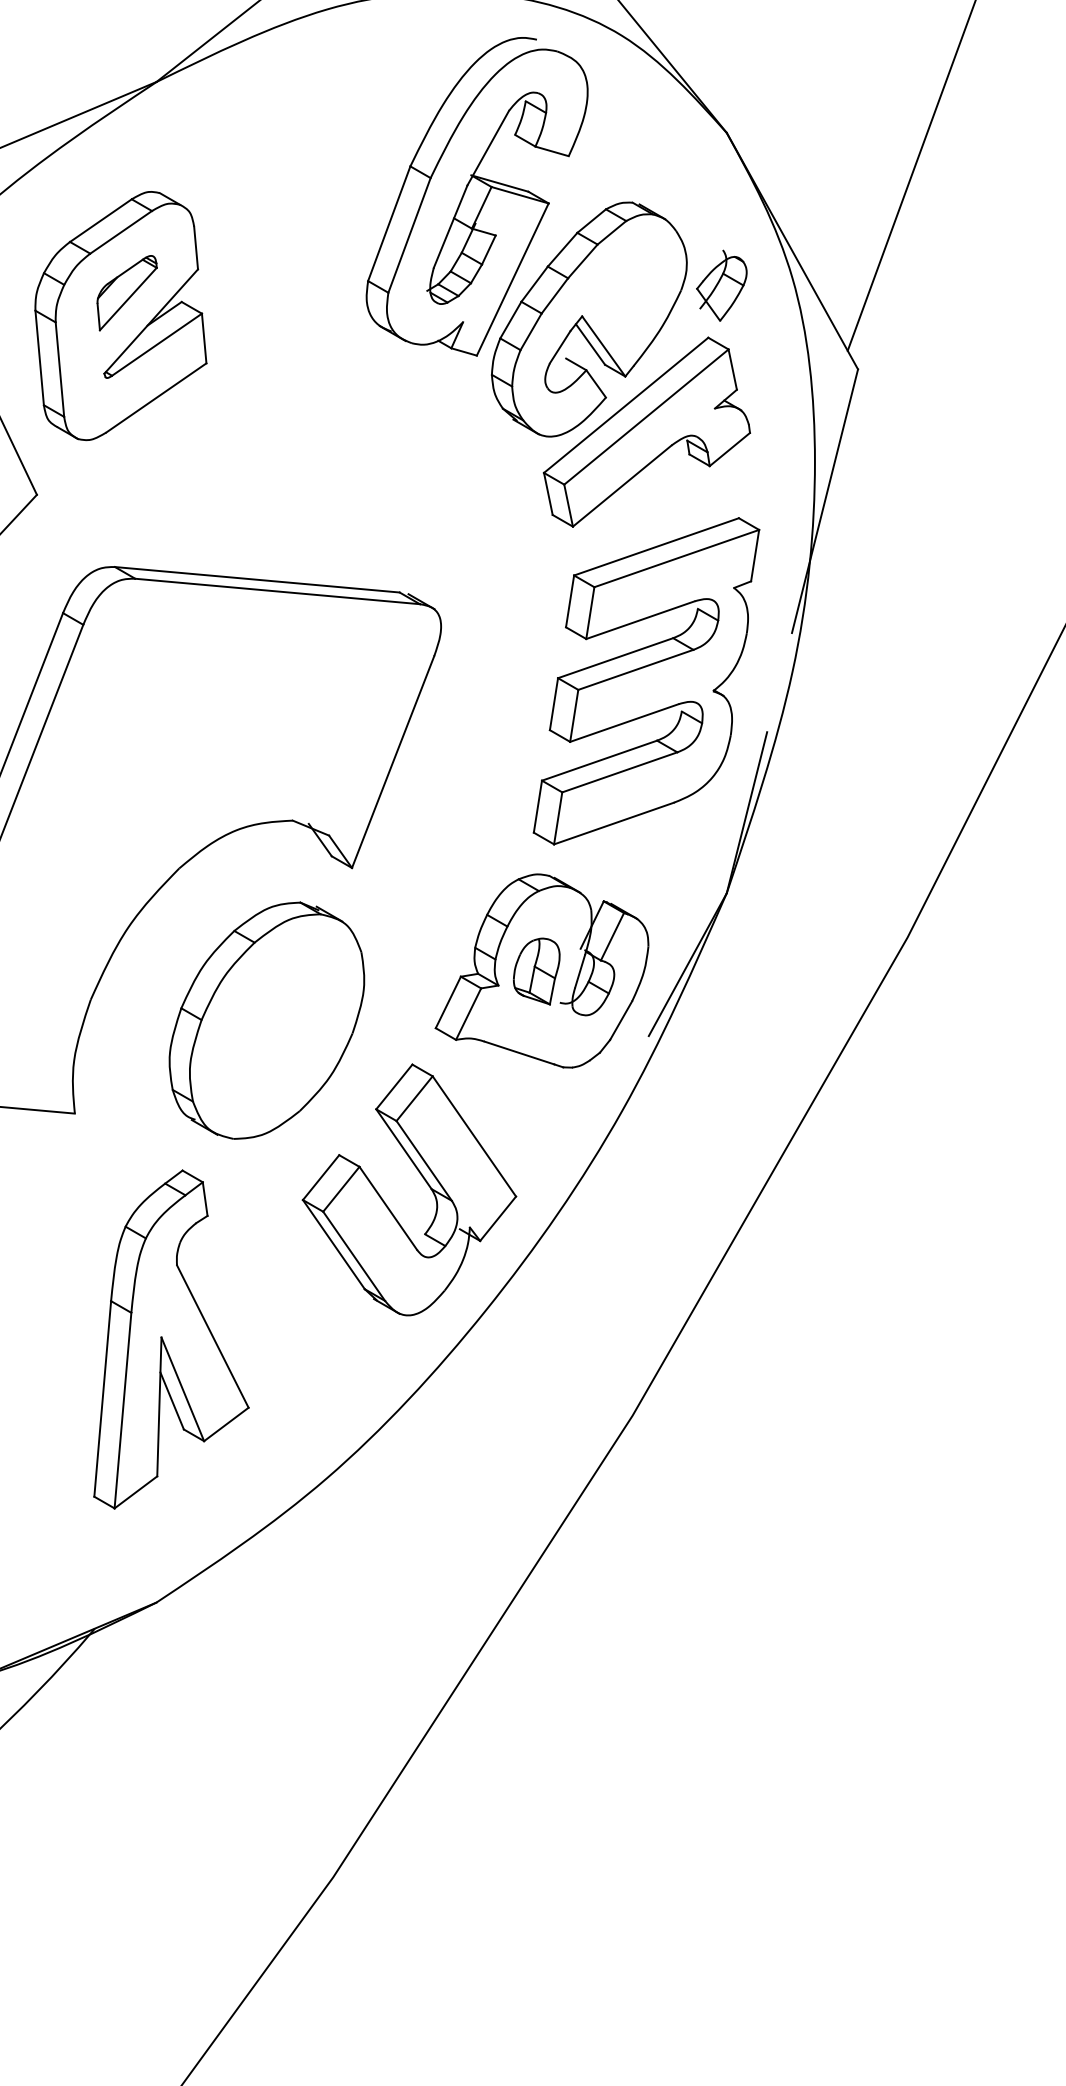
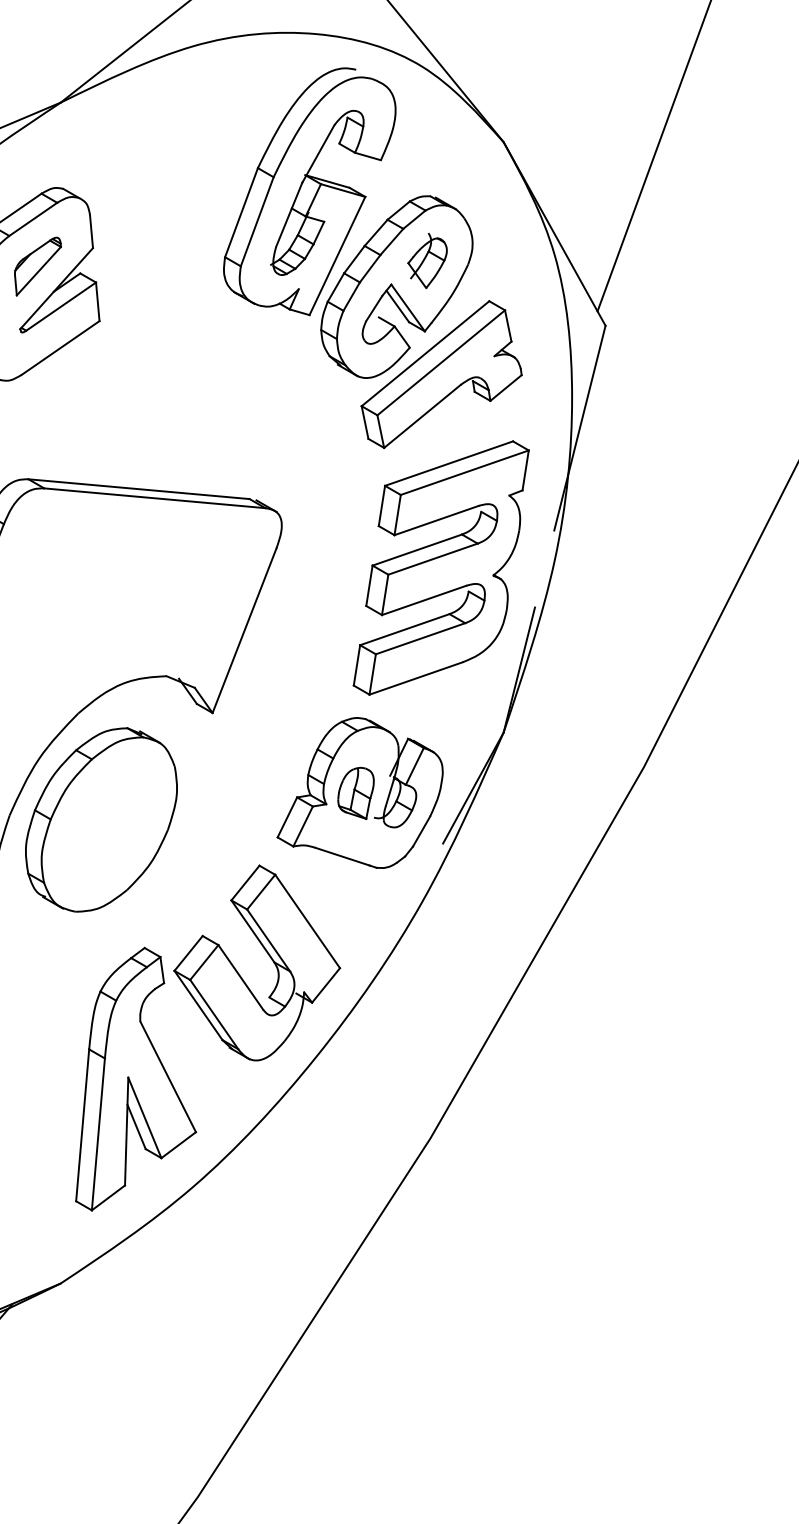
part: (721, 285) -> (427, 260), moved
part: (266, 1020) -> (101, 819), moved
part: (171, 1339) -> (136, 1079), moved

